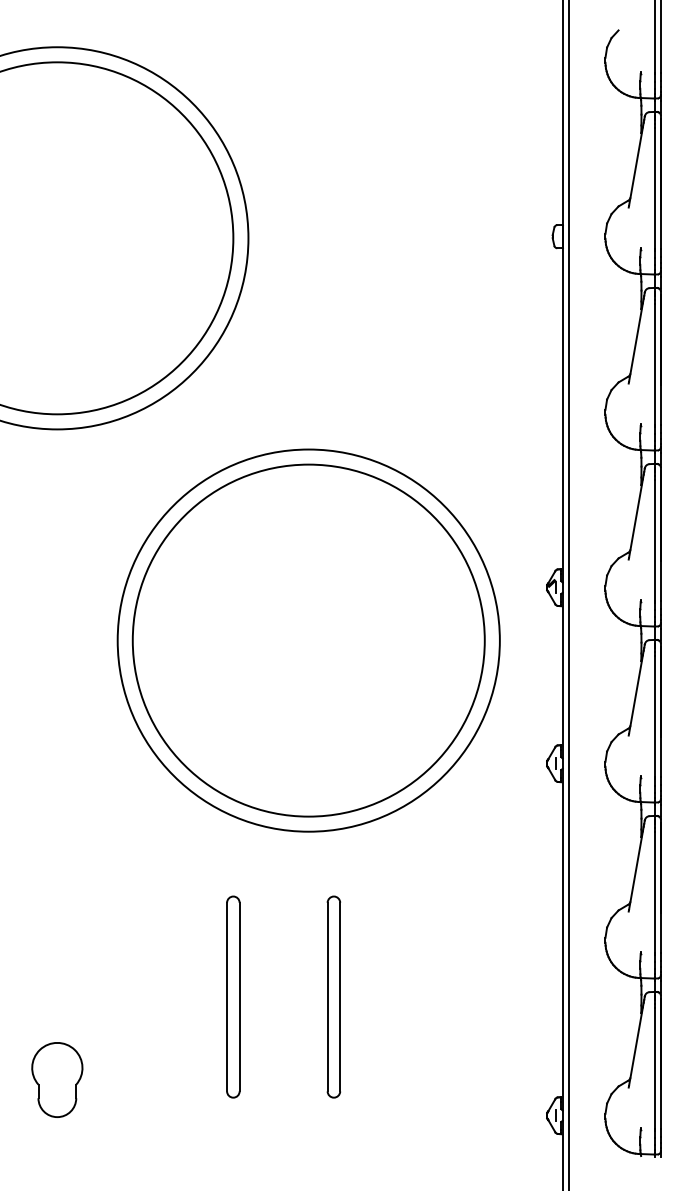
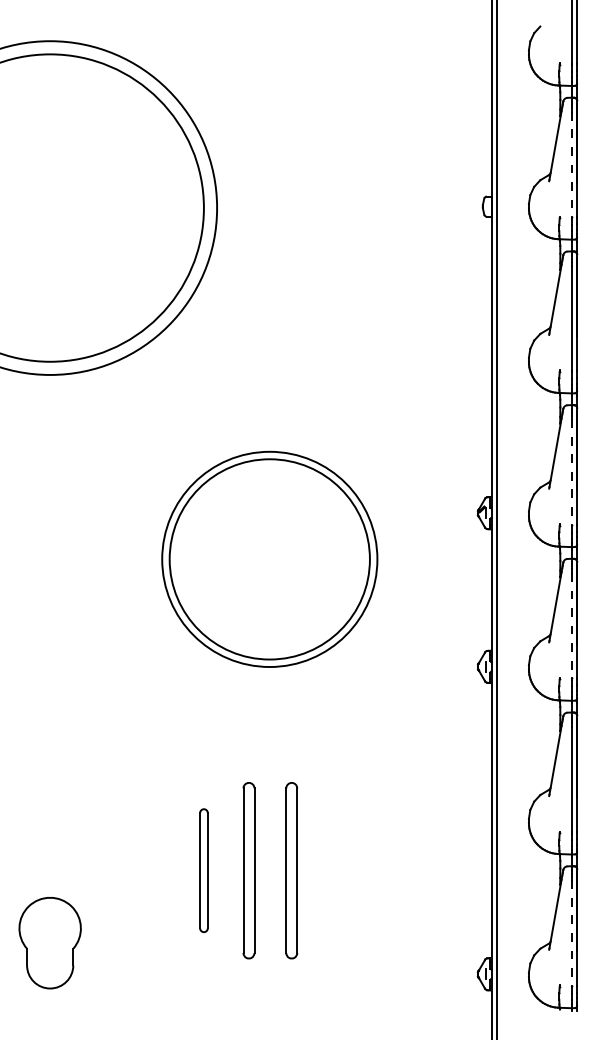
line: (654, 188) -> (571, 164), solid -> dashed
line: (654, 540) -> (571, 471), solid -> dashed
circle: (308, 640) -> (269, 559), size x0.6
circle: (308, 640) -> (269, 559), size x0.7
line: (654, 716) -> (571, 625), solid -> dashed
part: (233, 996) -> (204, 870), size x0.7
part: (284, 996) -> (248, 870), added
line: (654, 1068) -> (571, 933), solid -> dashed
part: (57, 1079) -> (50, 942), size x1.4

